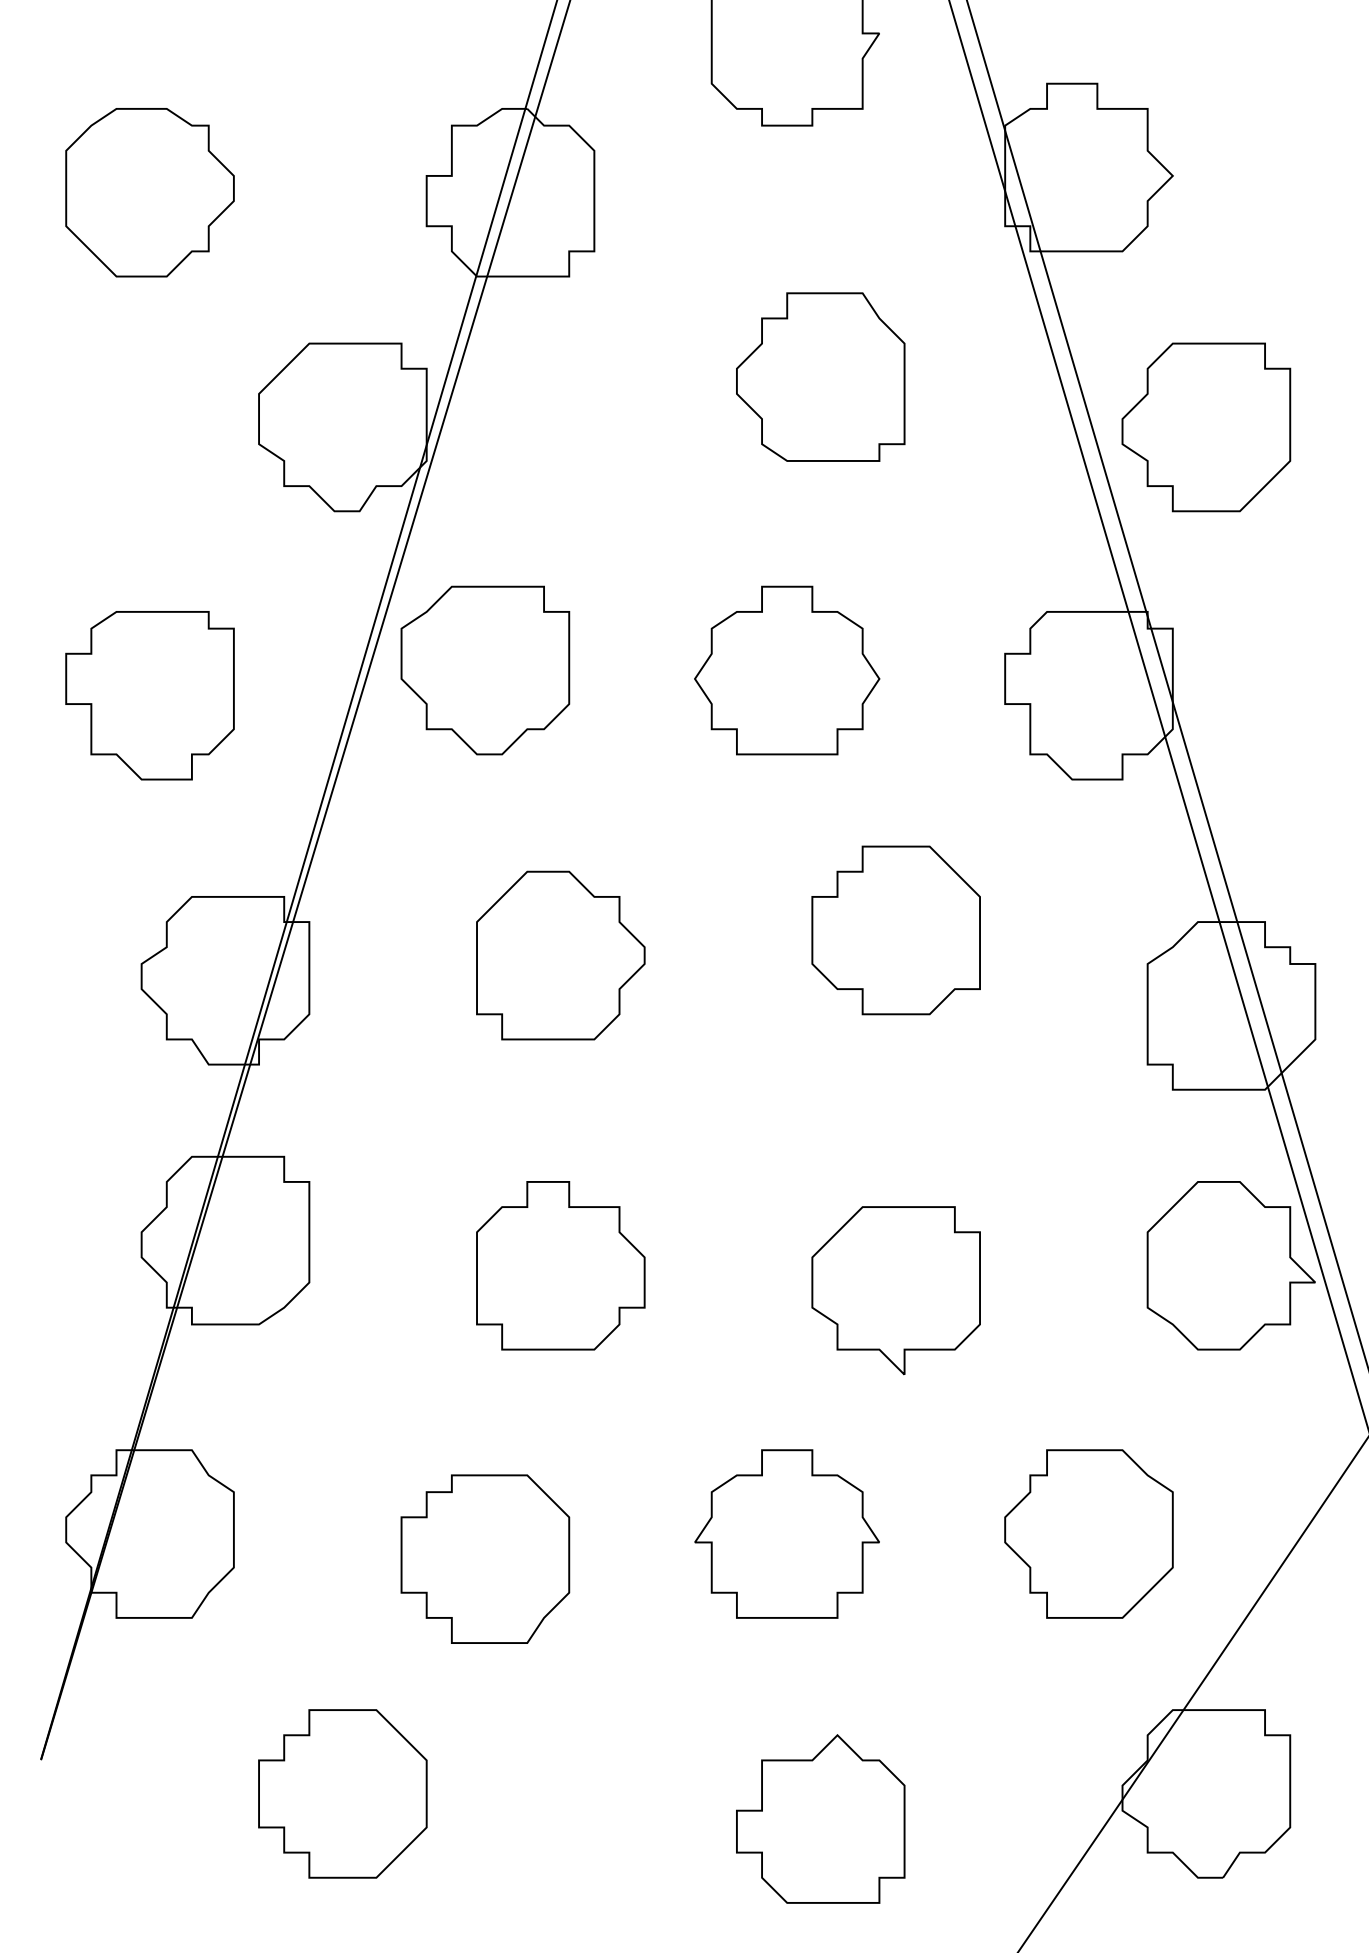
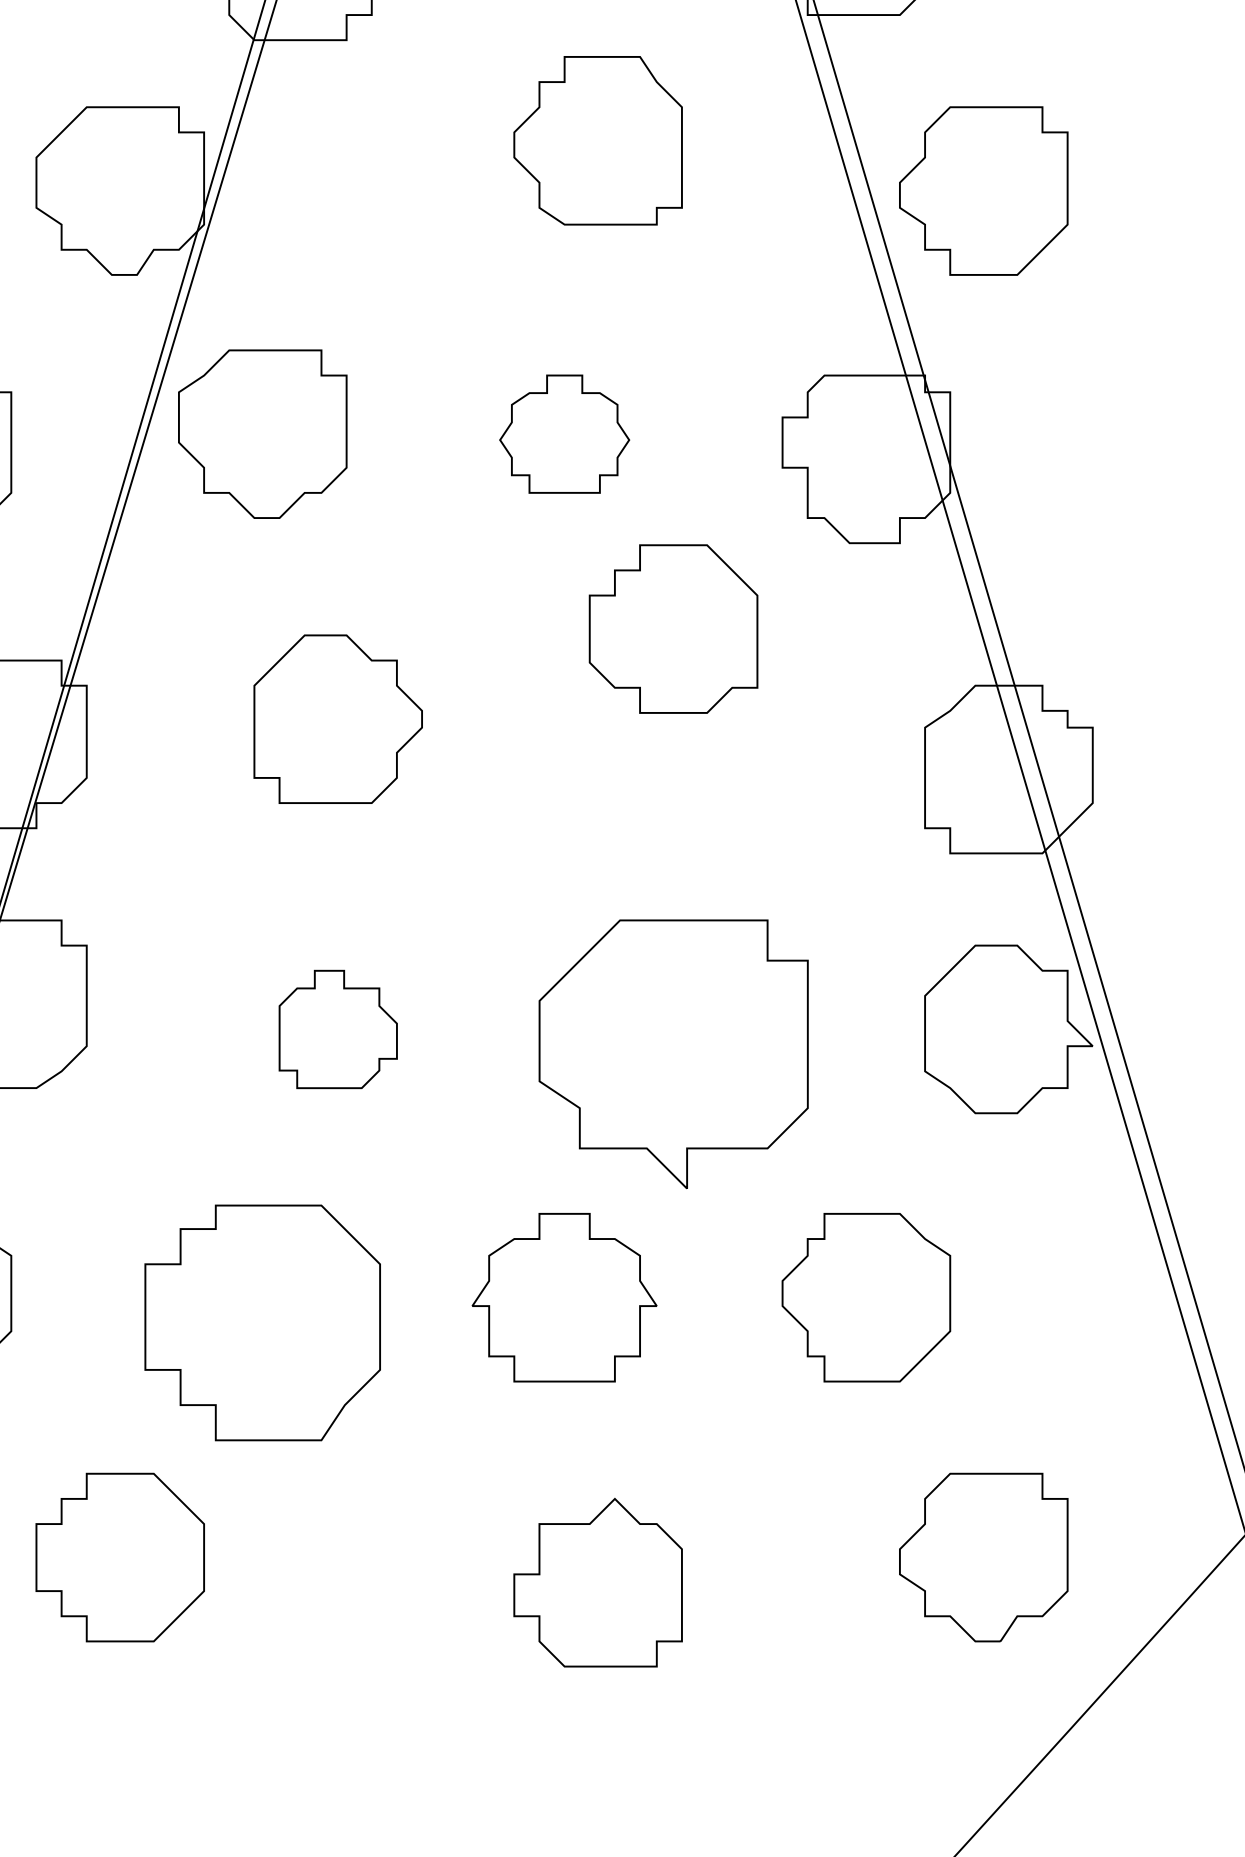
part: (787, 670) -> (564, 434), size x0.7
part: (895, 930) -> (672, 629), moved
part: (560, 1265) -> (337, 1029), size x0.7
part: (895, 1290) -> (672, 1054), size x1.6
part: (485, 1558) -> (262, 1322), size x1.4

